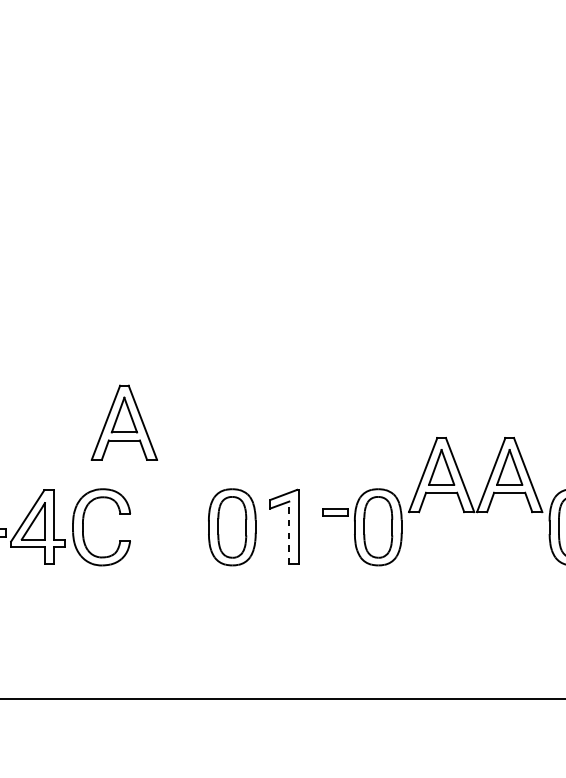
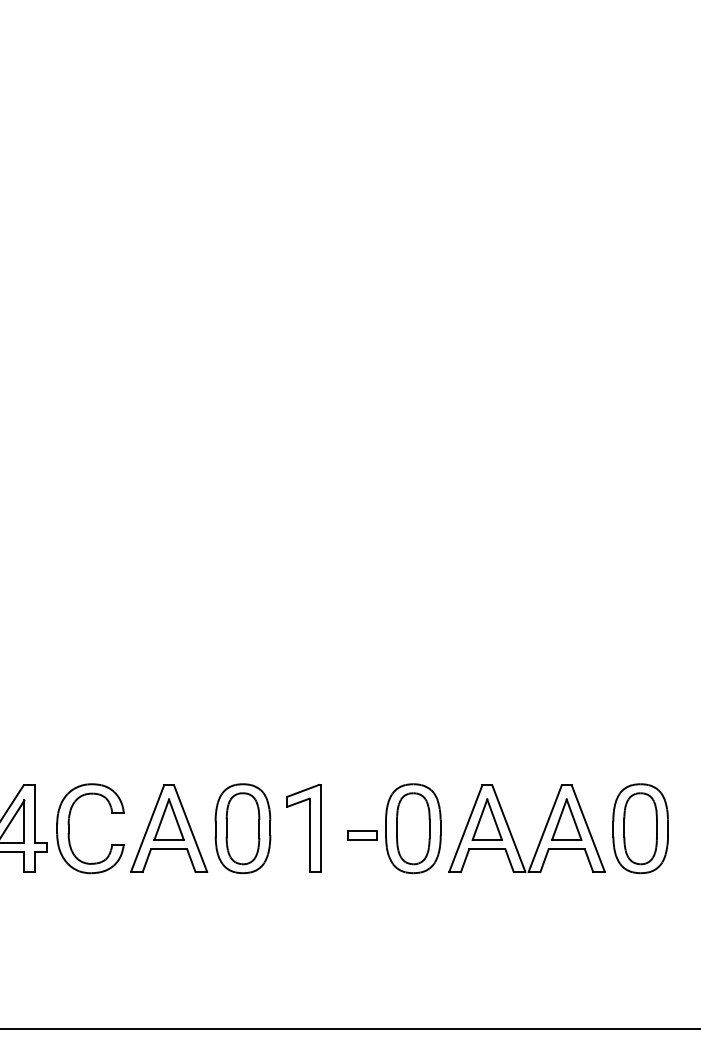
part: (124, 422) -> (169, 828), moved
part: (463, 480) -> (512, 834), moved
part: (335, 512) -> (362, 835), moved
line: (289, 533) -> (309, 835), dashed -> solid

